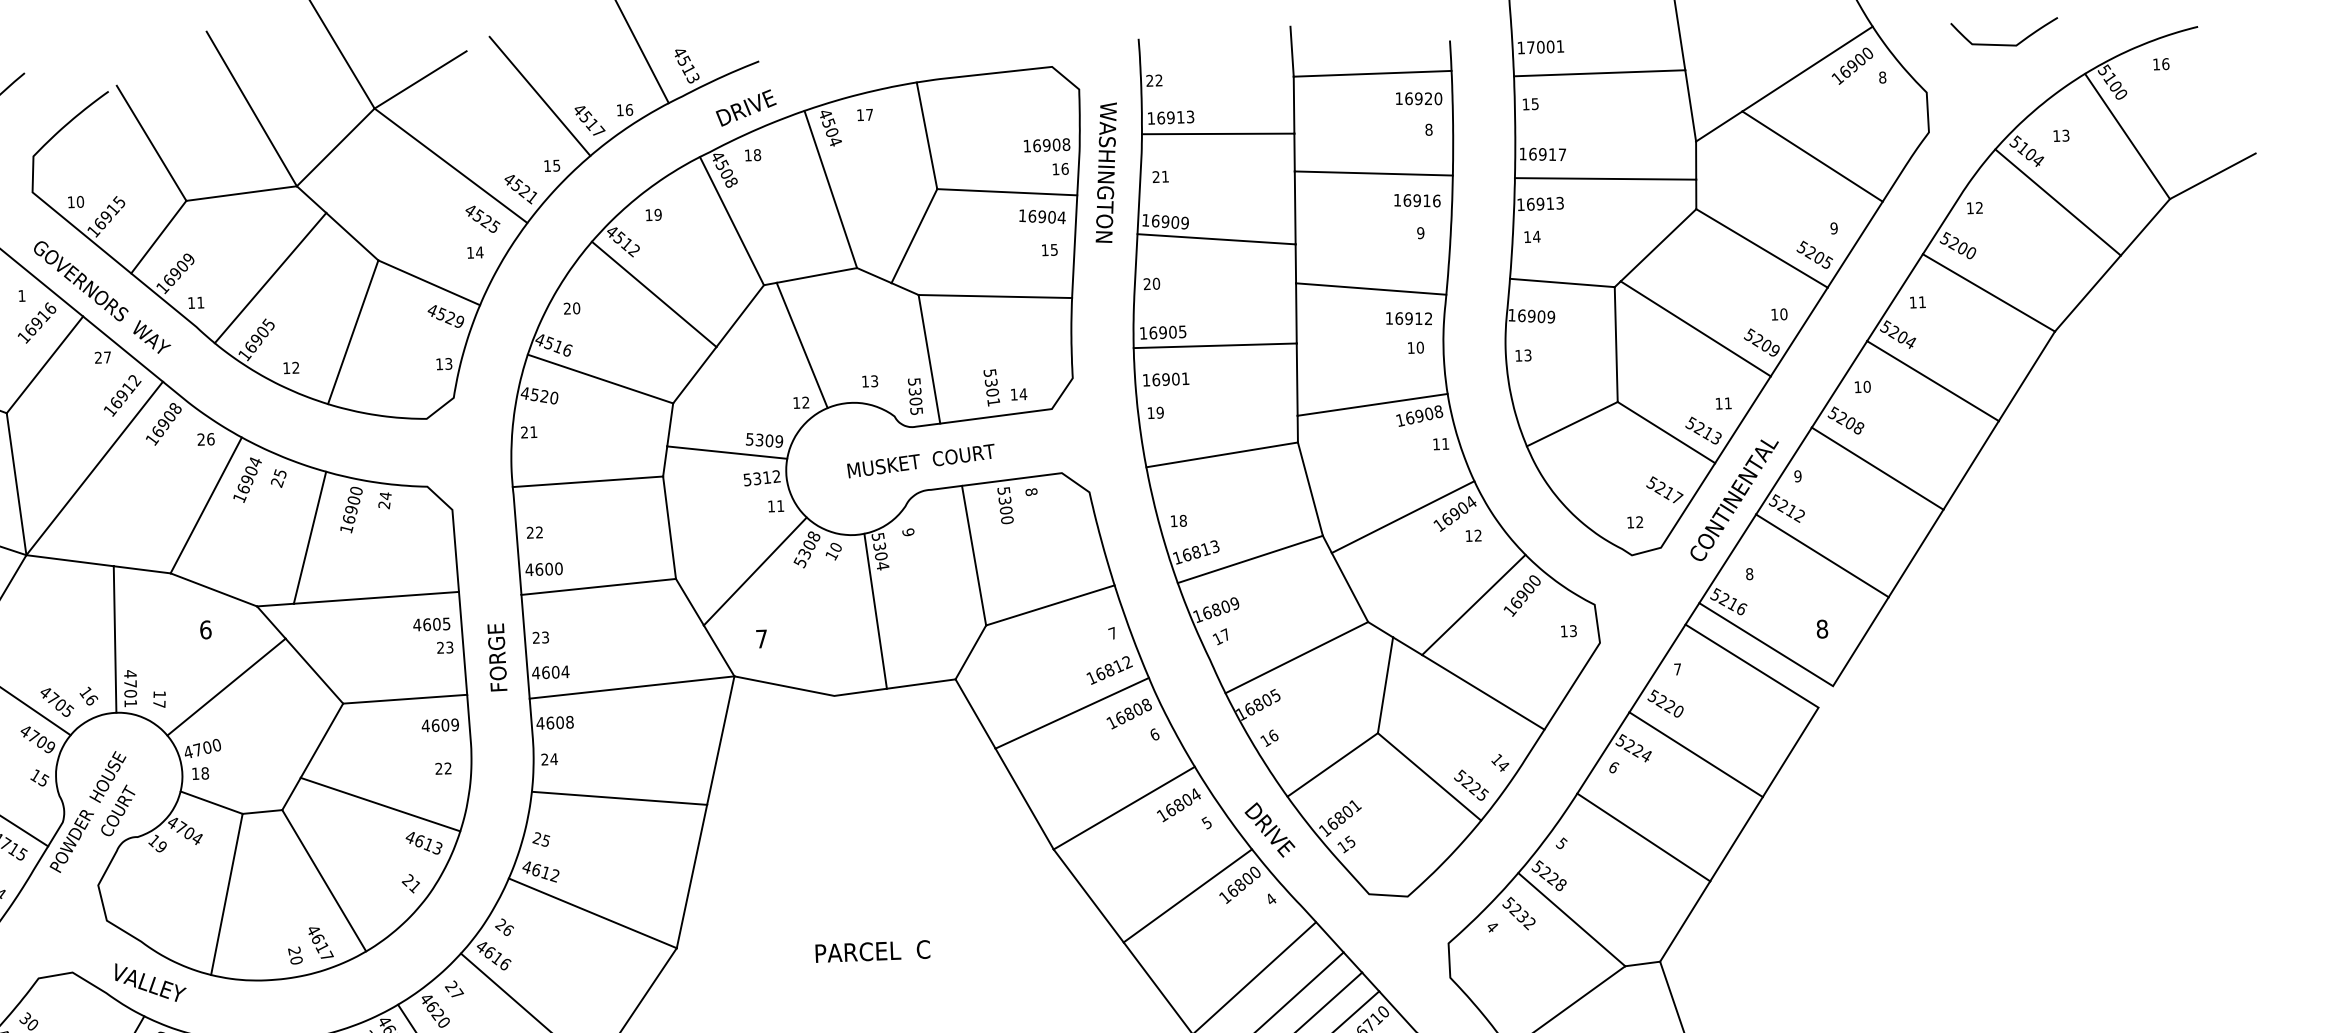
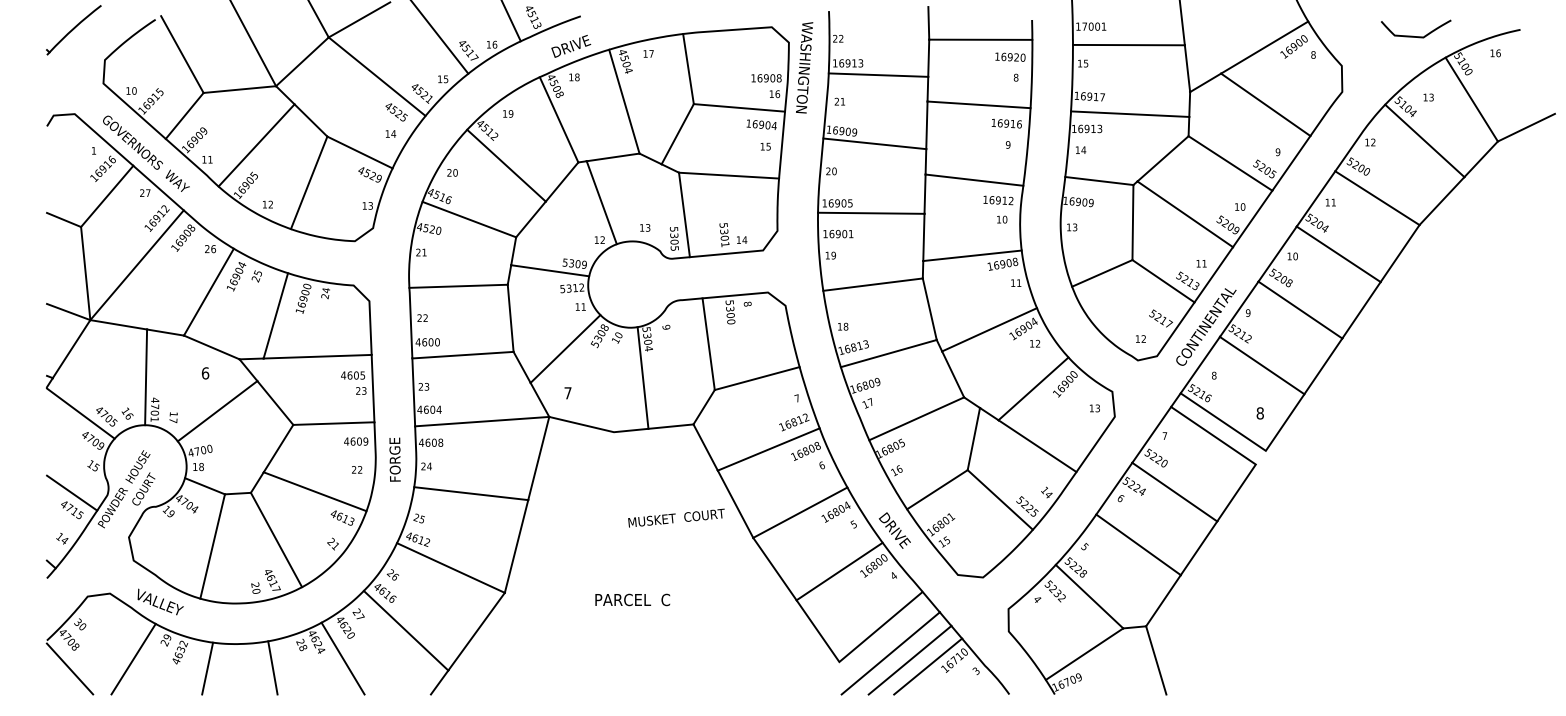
curve: (2000, 43) -> (1413, 35), moved
text: (1106, 172) -> (804, 67), moved
text: (921, 460) -> (676, 517), moved
text: (496, 657) -> (394, 459), moved

